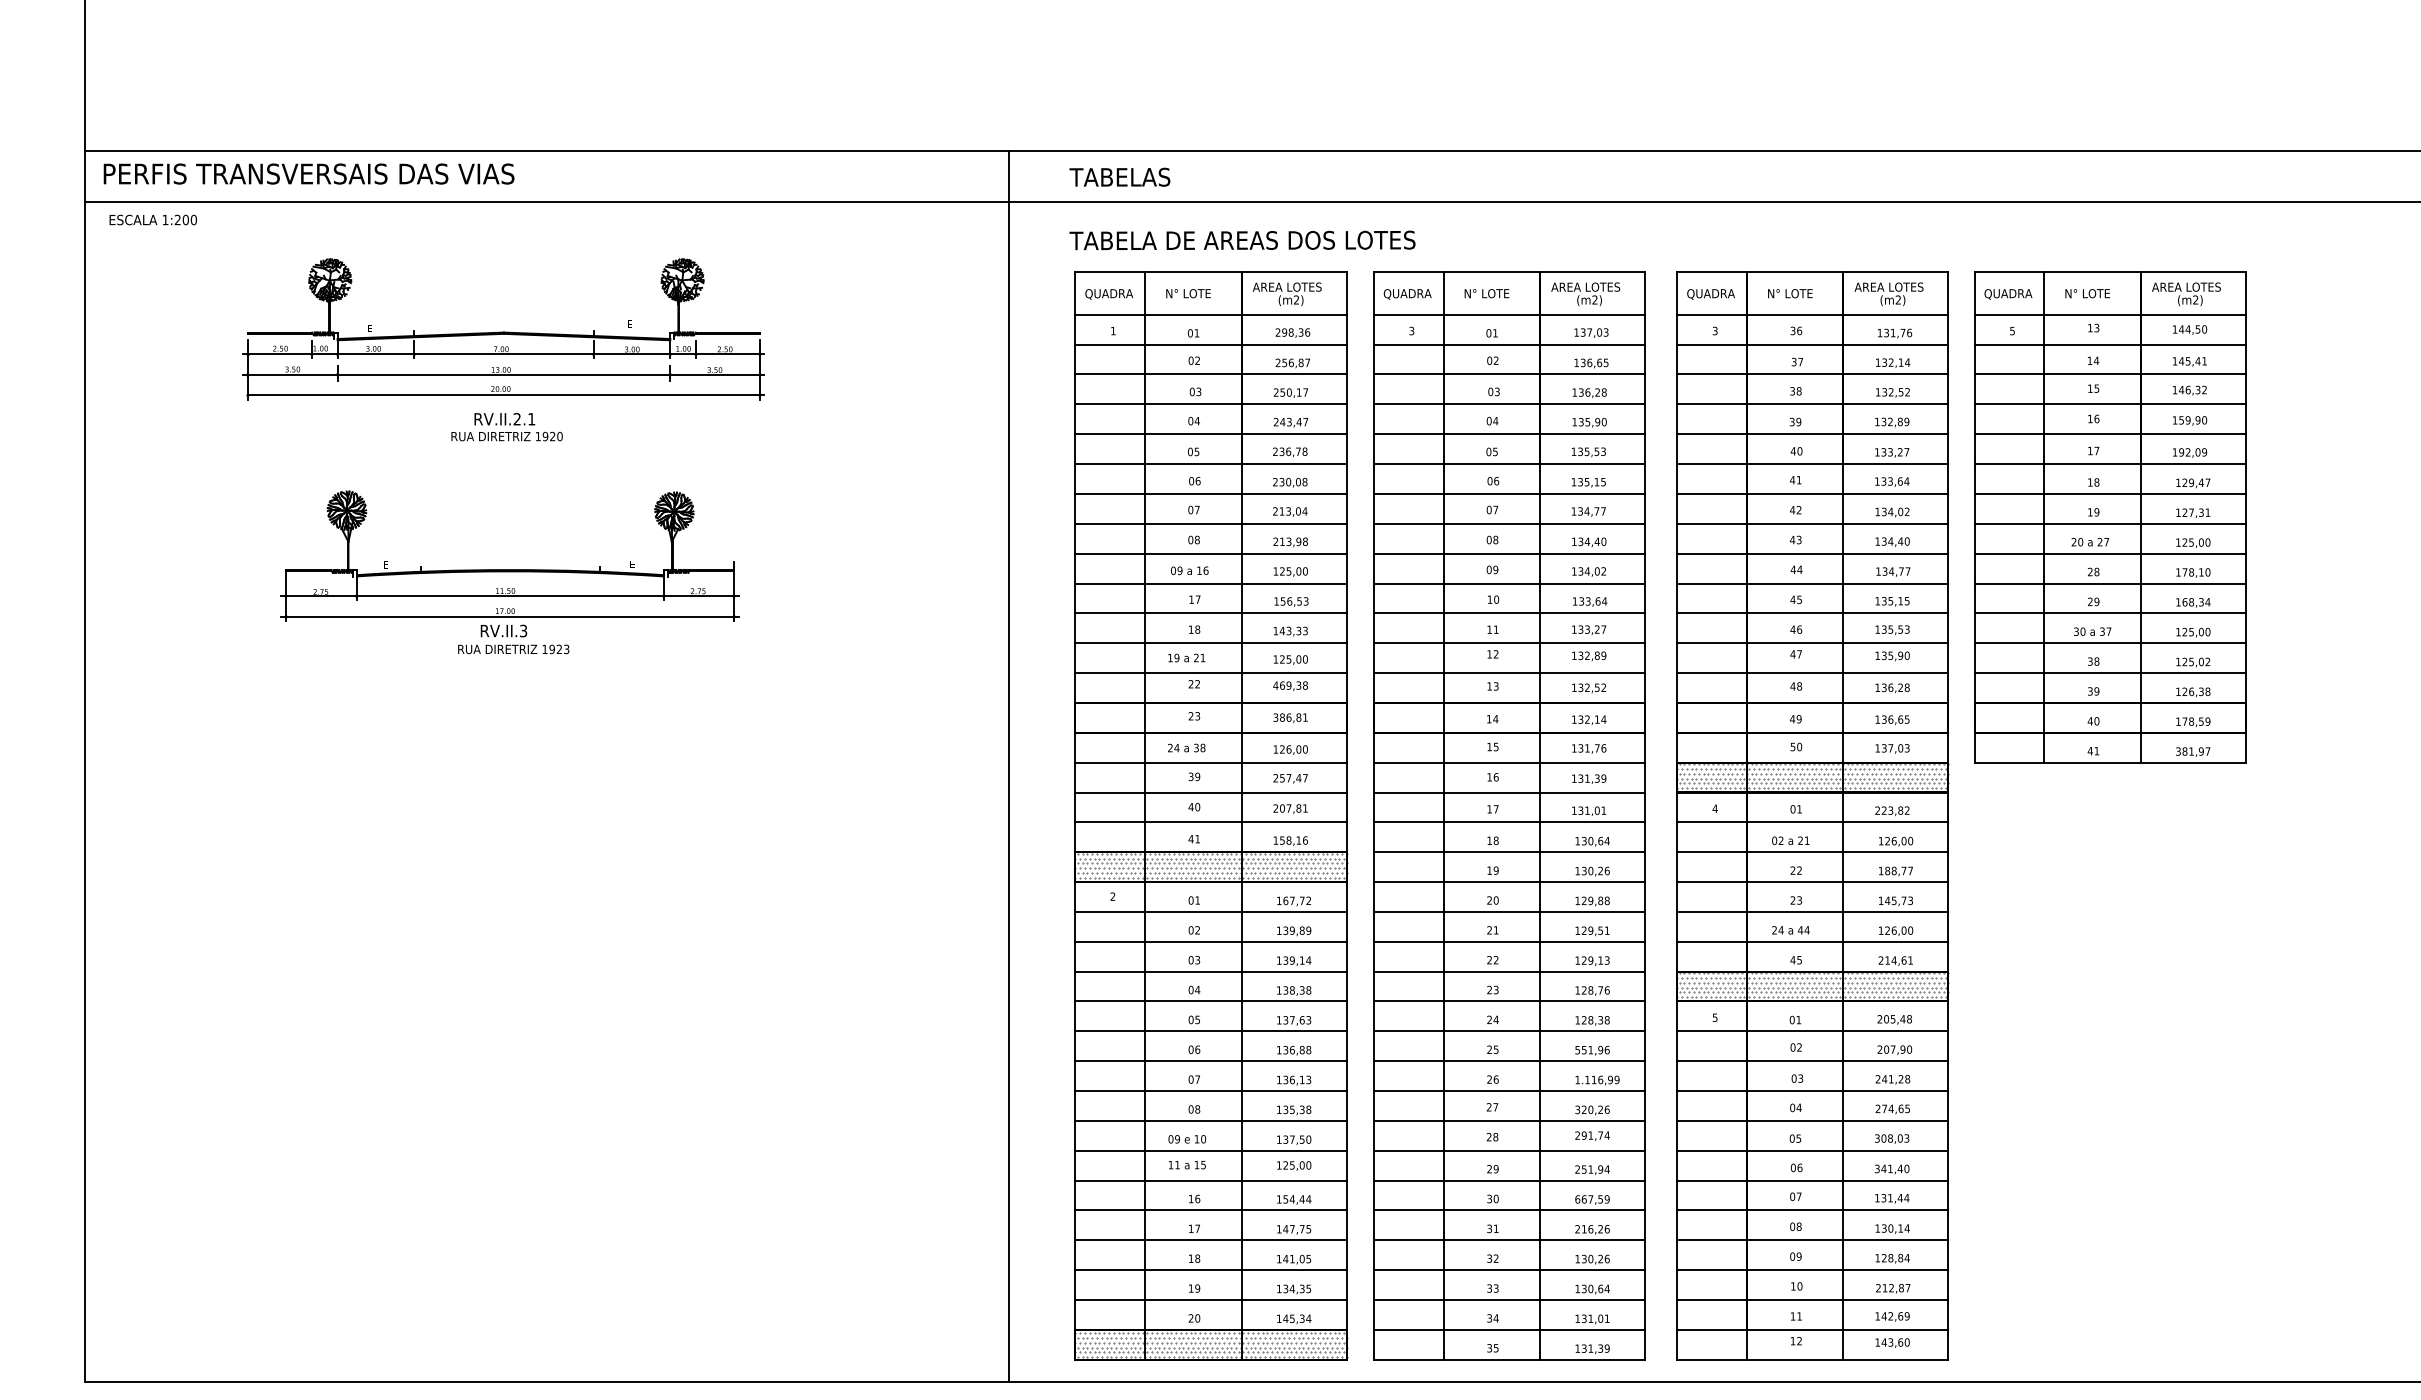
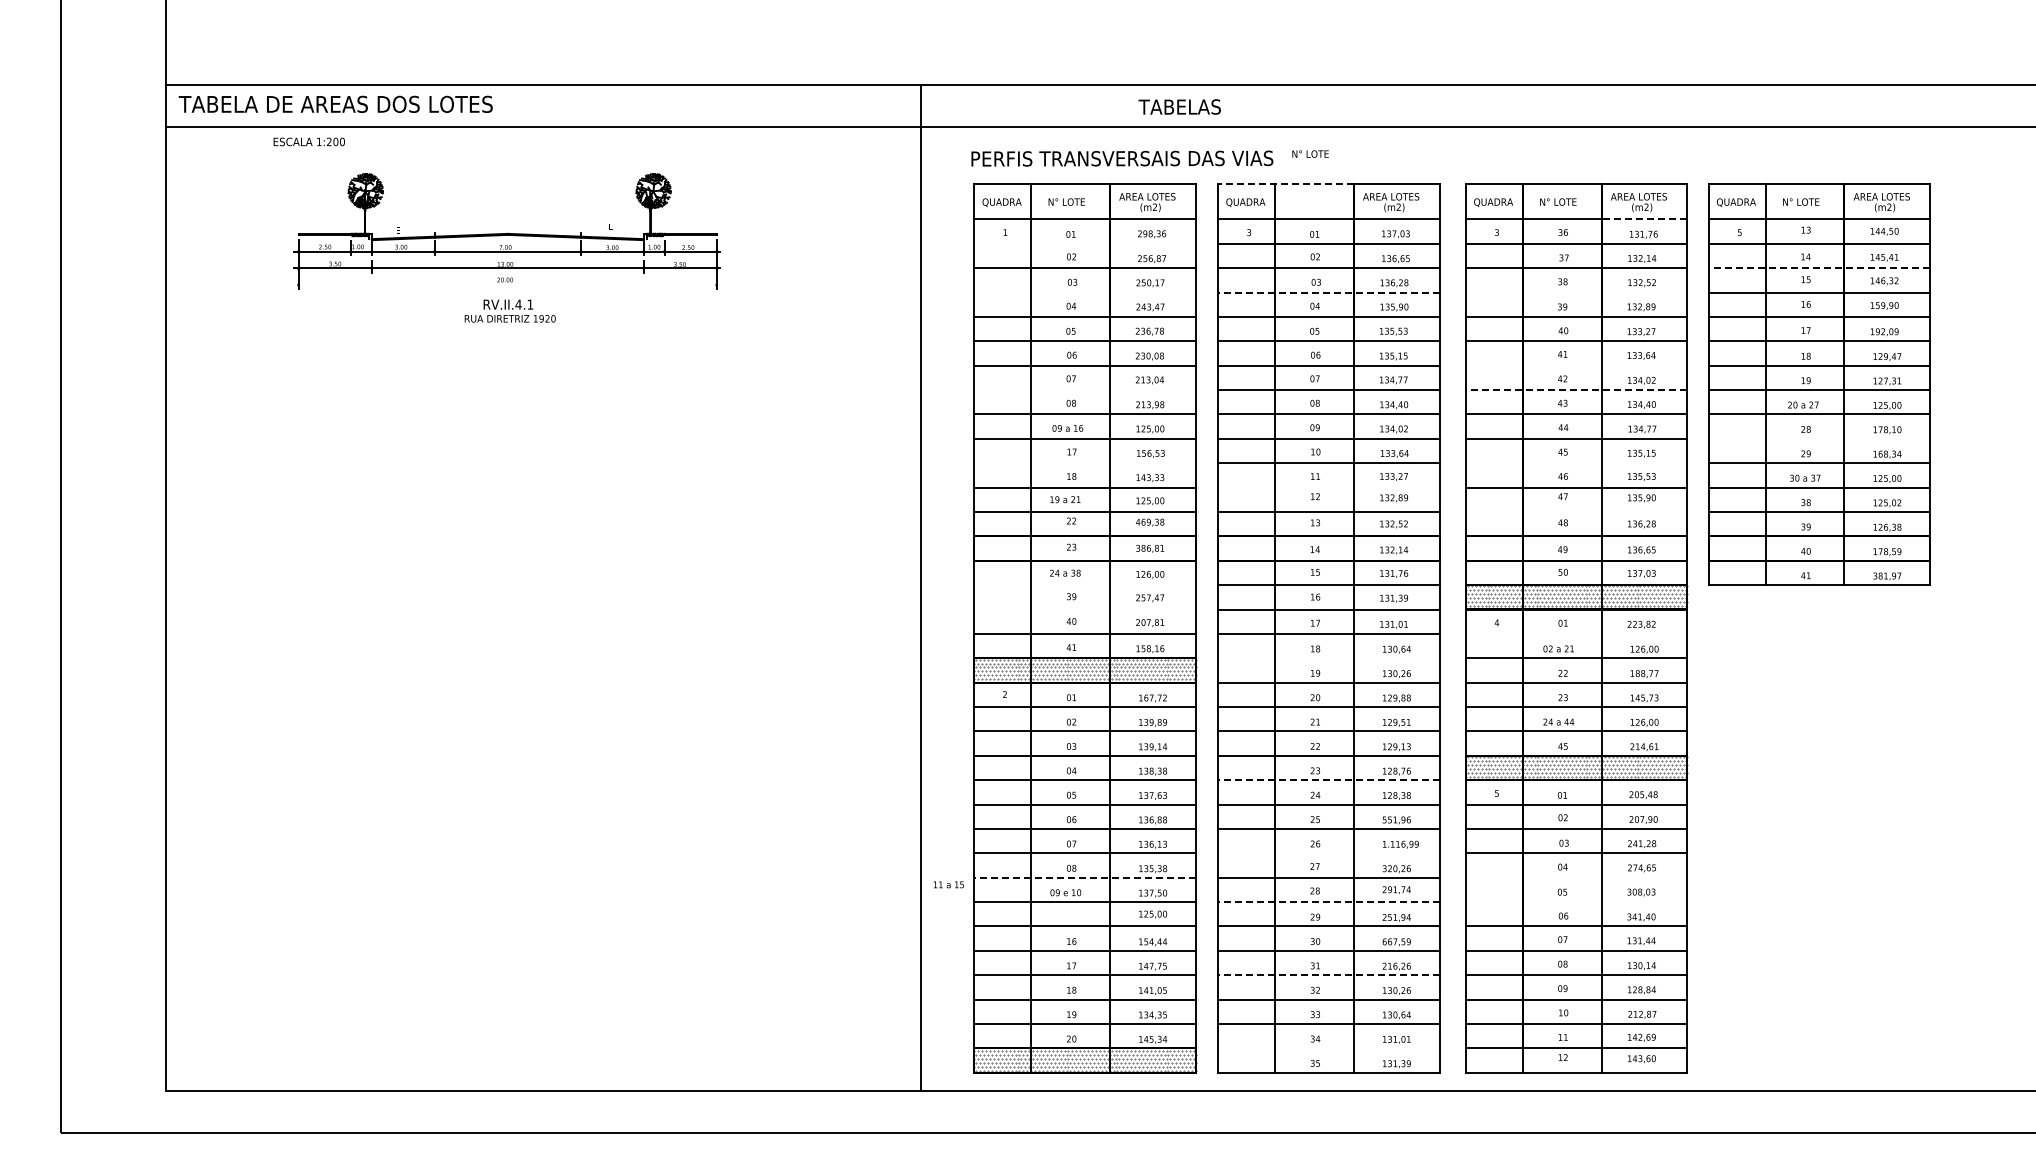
text: (307, 172) -> (347, 103), PERFIS TRANSVERSAIS DAS VIAS -> TABELA DE AREAS DOS LOTES
text: (1119, 176) -> (1179, 106), moved
text: (152, 219) -> (308, 141), moved
text: (1255, 240) -> (1121, 158), TABELA DE AREAS DOS LOTES -> PERFIS TRANSVERSAIS DAS VIAS
line: (1456, 272) -> (1285, 184), solid -> dashed
text: (1486, 292) -> (1310, 153), moved
line: (1895, 314) -> (1644, 219), solid -> dashed
line: (1210, 344) -> (1084, 243), removed
line: (2110, 374) -> (1819, 268), solid -> dashed
line: (506, 395) -> (509, 285), removed
line: (1210, 404) -> (1084, 292), removed
line: (1508, 404) -> (1328, 292), solid -> dashed
line: (1812, 404) -> (1576, 292), removed
text: (517, 419) -> (518, 304), RV.II.2.1 -> RV.II.4.1
line: (1812, 493) -> (1576, 365), removed
line: (1210, 524) -> (1084, 390), removed
line: (1812, 524) -> (1576, 390), solid -> dashed
part: (509, 572) -> (512, 429), removed
line: (2110, 583) -> (1819, 438), removed
line: (1210, 613) -> (1084, 463), removed
line: (1812, 613) -> (1576, 463), removed
line: (1508, 643) -> (1328, 487), removed
line: (1812, 672) -> (1576, 511), removed
line: (1210, 763) -> (1084, 585), removed
line: (1210, 792) -> (1084, 609), removed
line: (1812, 821) -> (1576, 633), removed
line: (1508, 852) -> (1328, 658), removed
line: (1508, 1001) -> (1328, 780), solid -> dashed
line: (1508, 1091) -> (1328, 853), removed
line: (1211, 1120) -> (1085, 877), solid -> dashed
line: (1812, 1120) -> (1576, 877), removed
line: (1508, 1151) -> (1328, 902), solid -> dashed
line: (1812, 1151) -> (1576, 902), removed
text: (1186, 1164) -> (948, 884), moved
line: (1508, 1240) -> (1328, 975), solid -> dashed
line: (1508, 1330) -> (1328, 1048), removed

